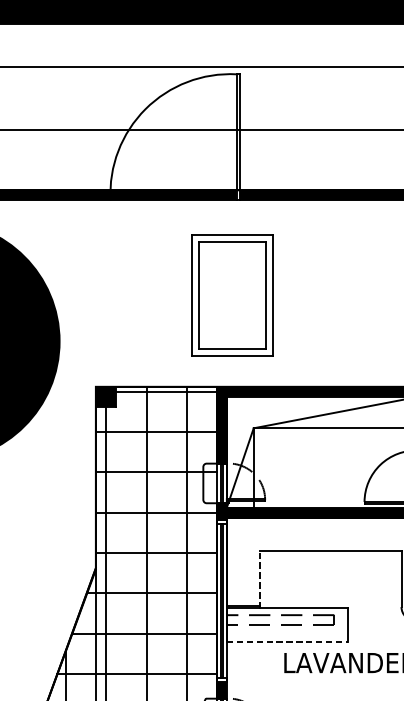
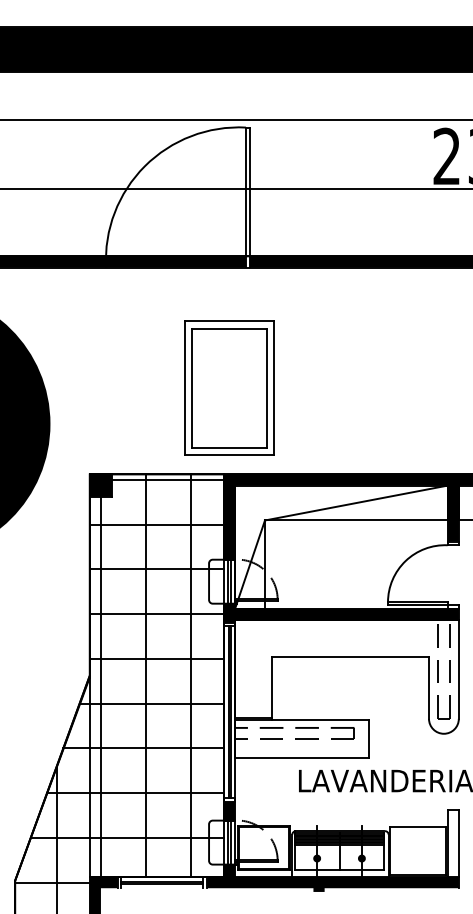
part: (232, 294) -> (229, 387), moved
line: (260, 579) -> (272, 688), dashed -> solid
line: (287, 641) -> (302, 757), dashed -> solid

